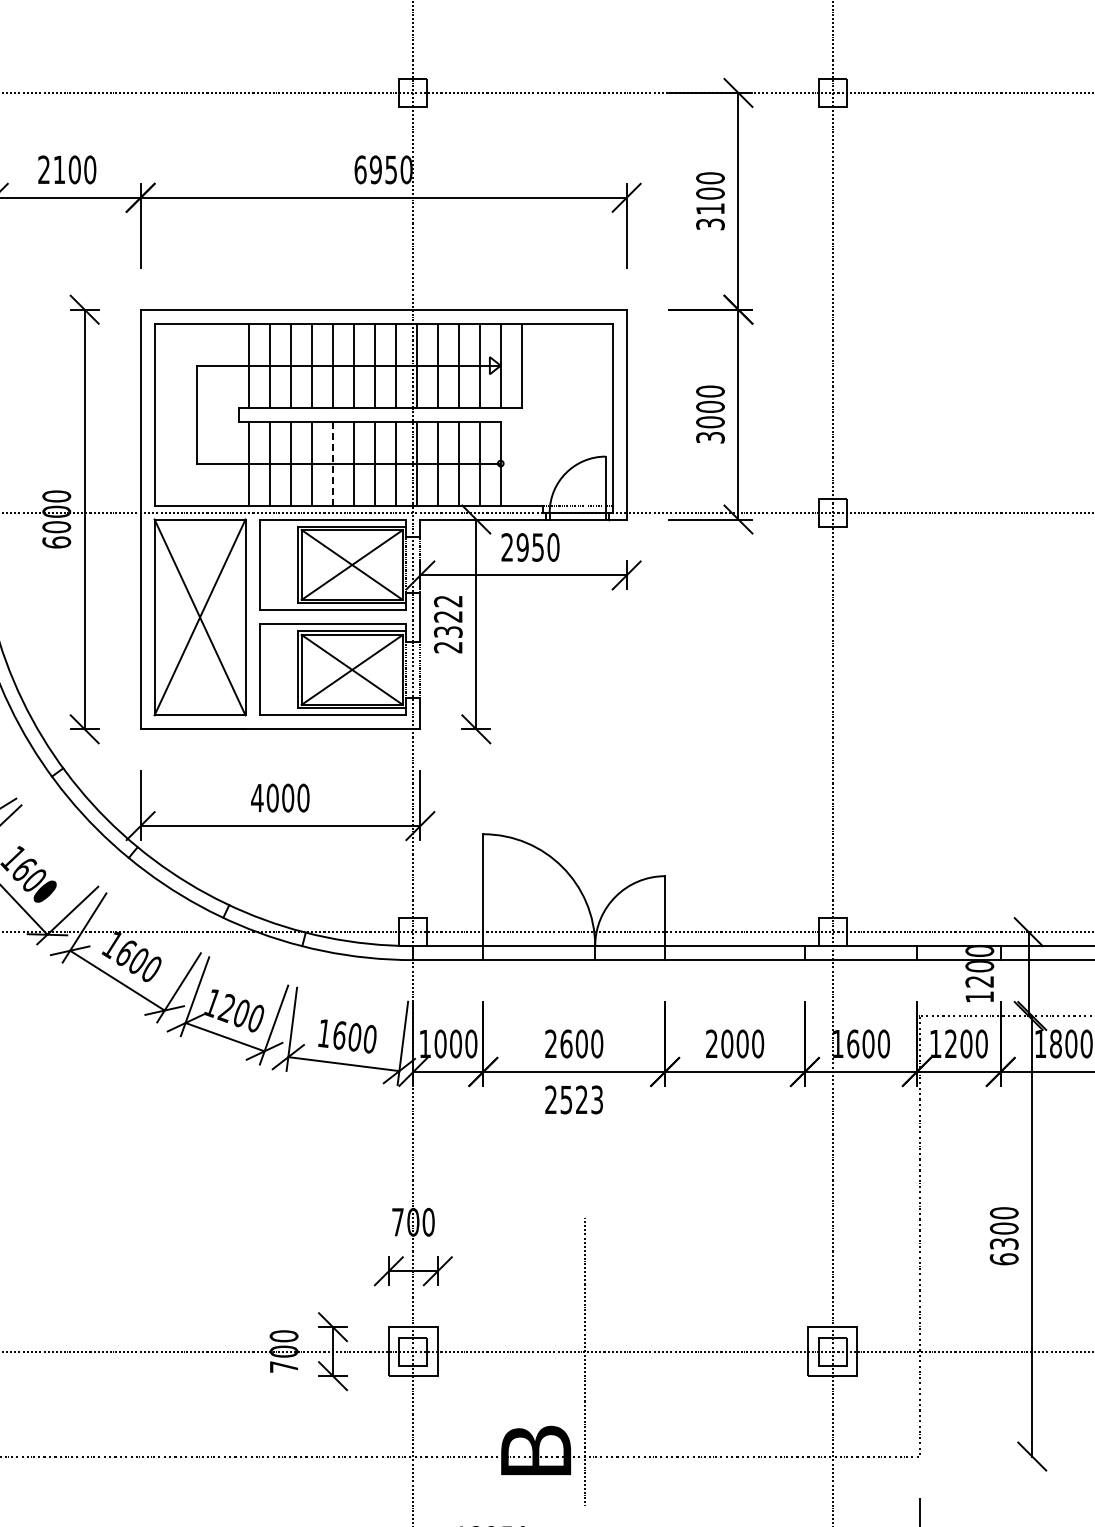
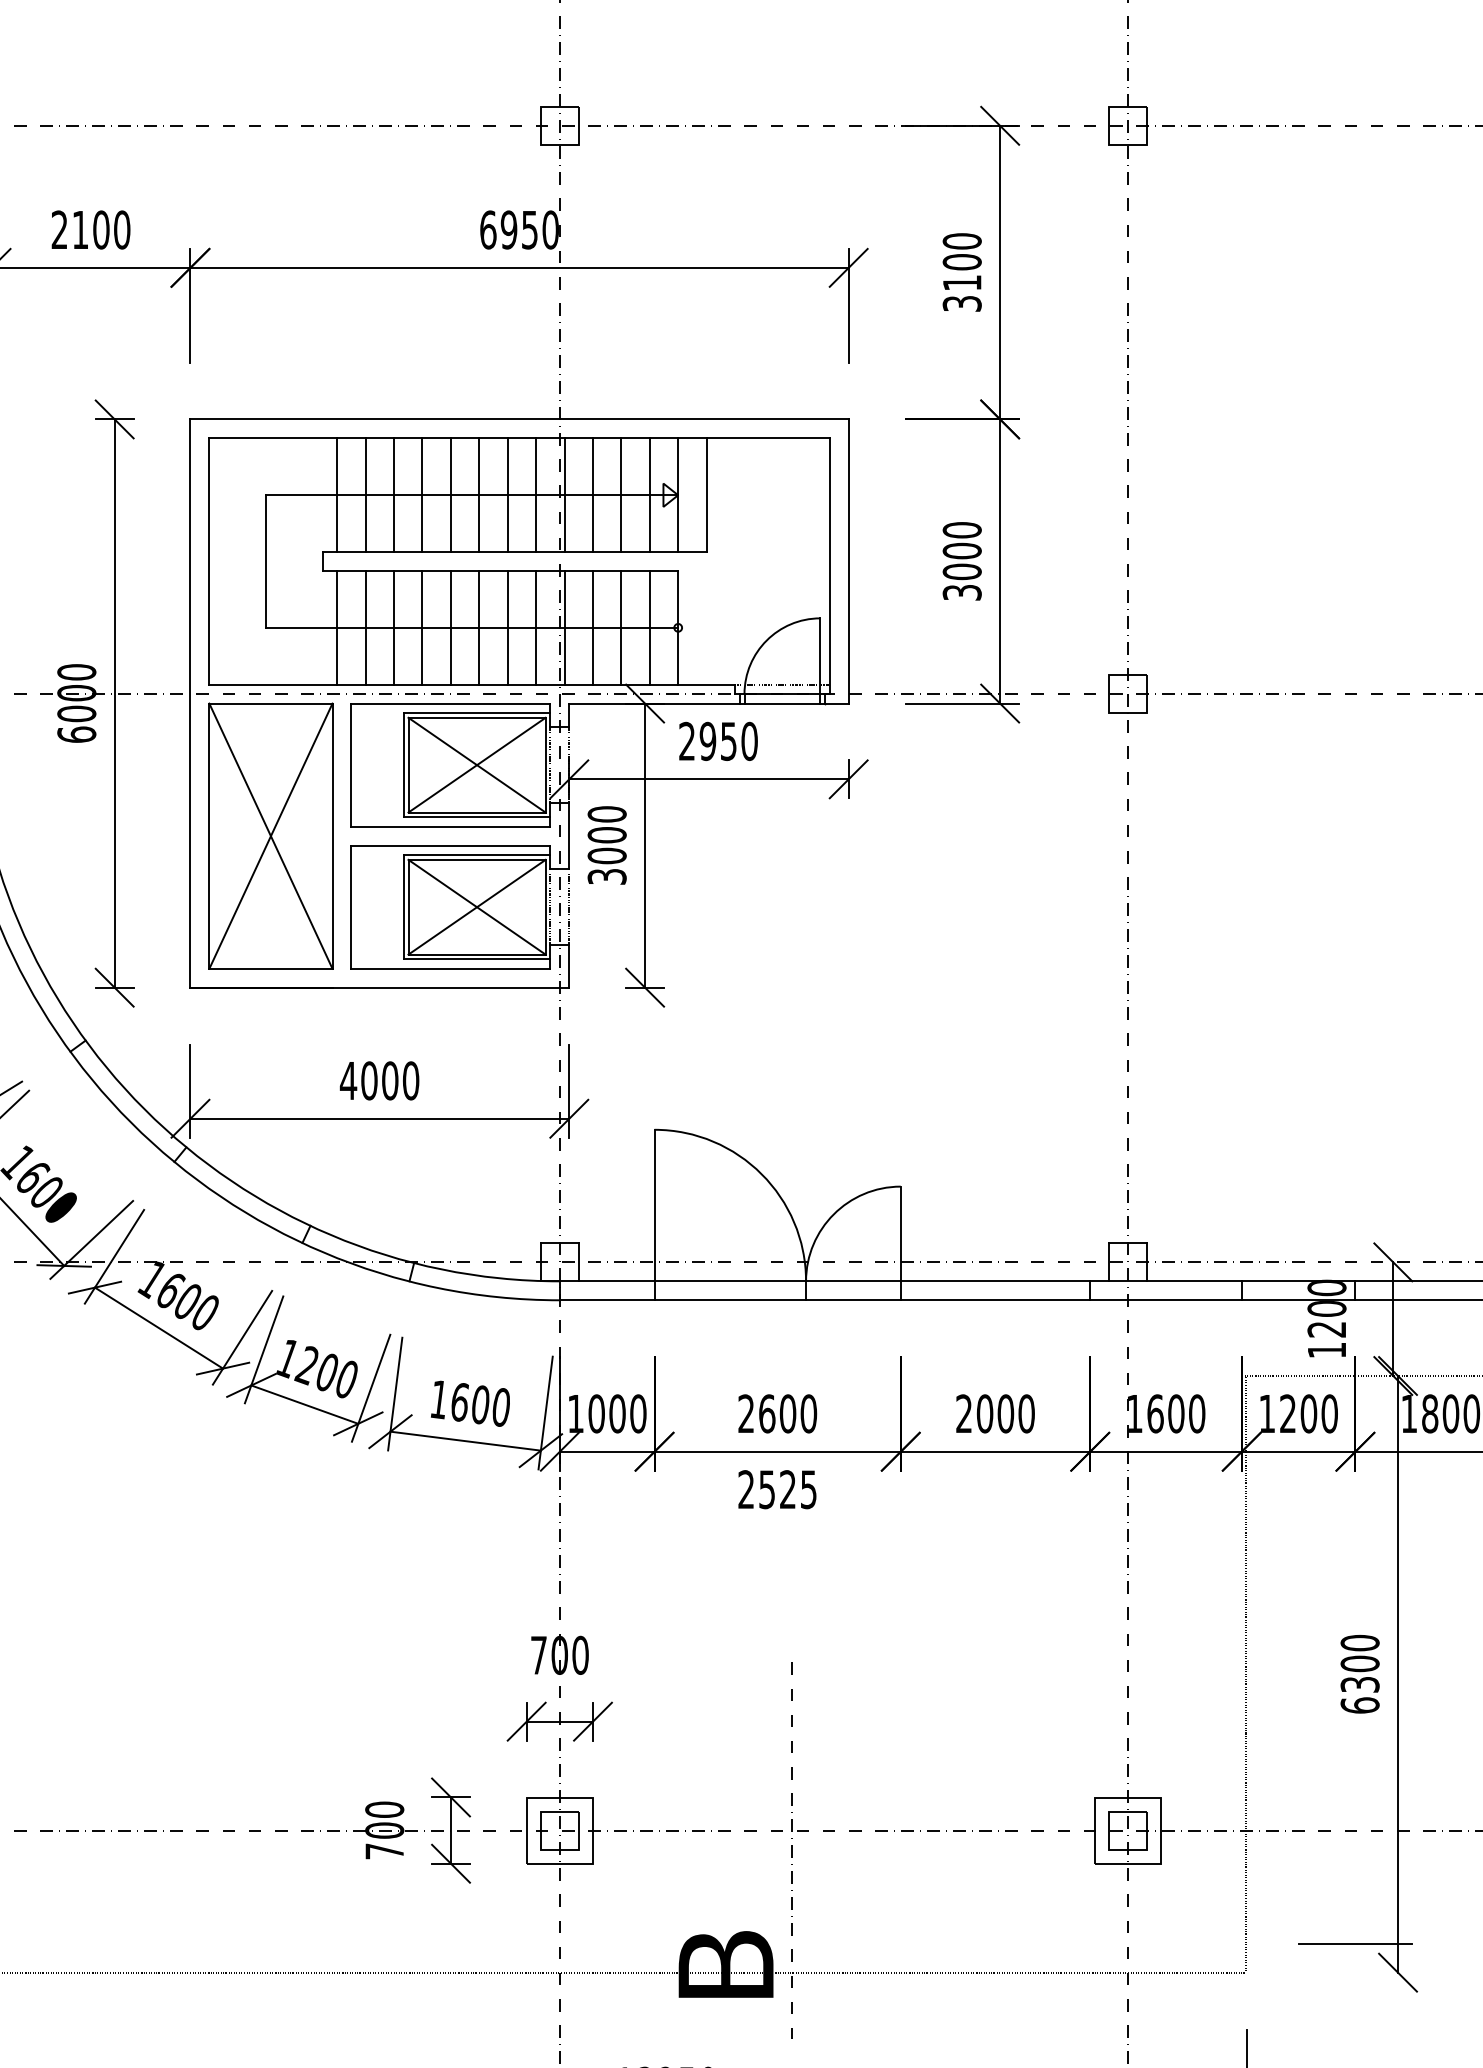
line: (332, 463) -> (450, 627), dashed -> solid
text: (447, 624) -> (606, 845), 2322 -> 3000
text: (597, 1099) -> (809, 1489), 2523 -> 2525
line: (1000, 1435) -> (1355, 1944), added

